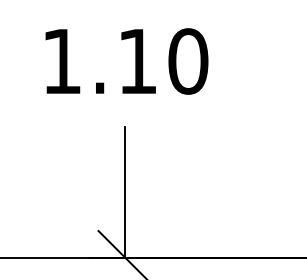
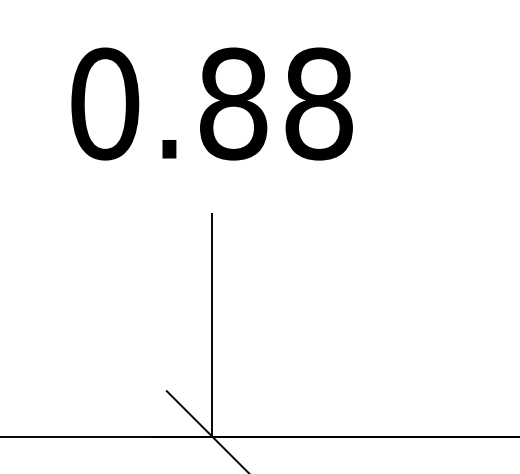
text: (125, 61) -> (212, 104), 1.10 -> 0.88

